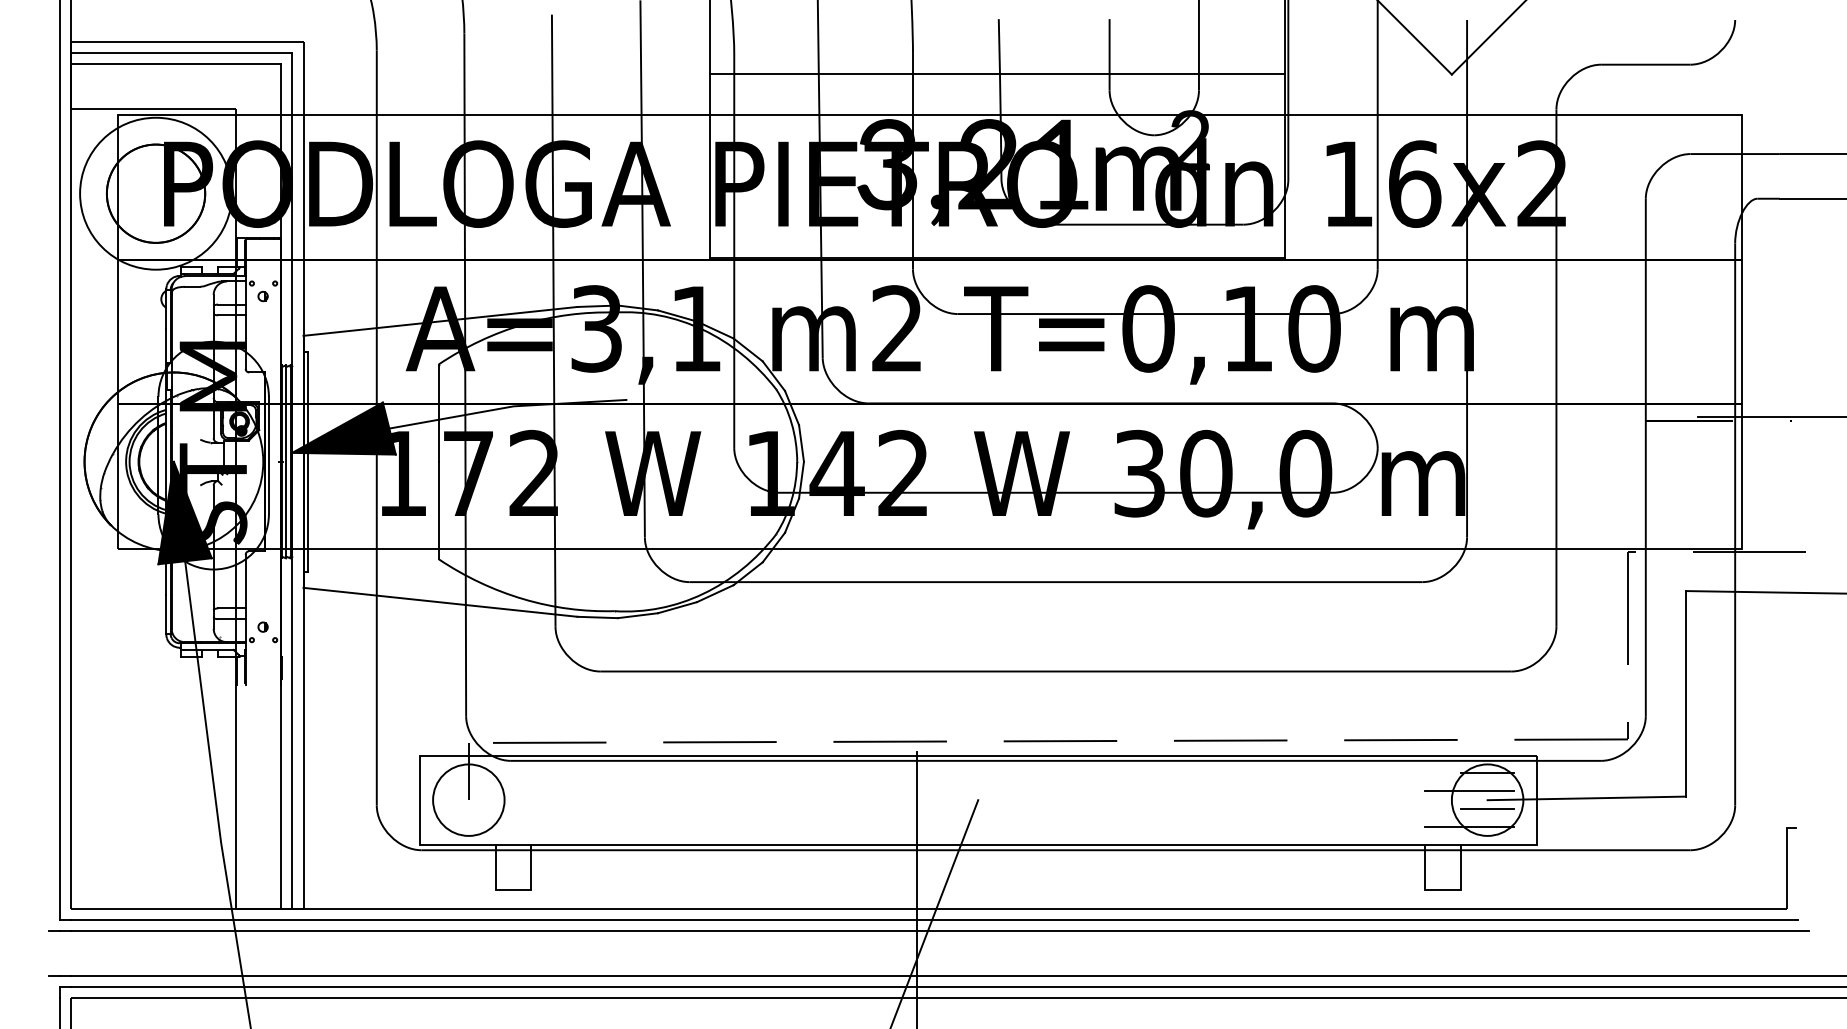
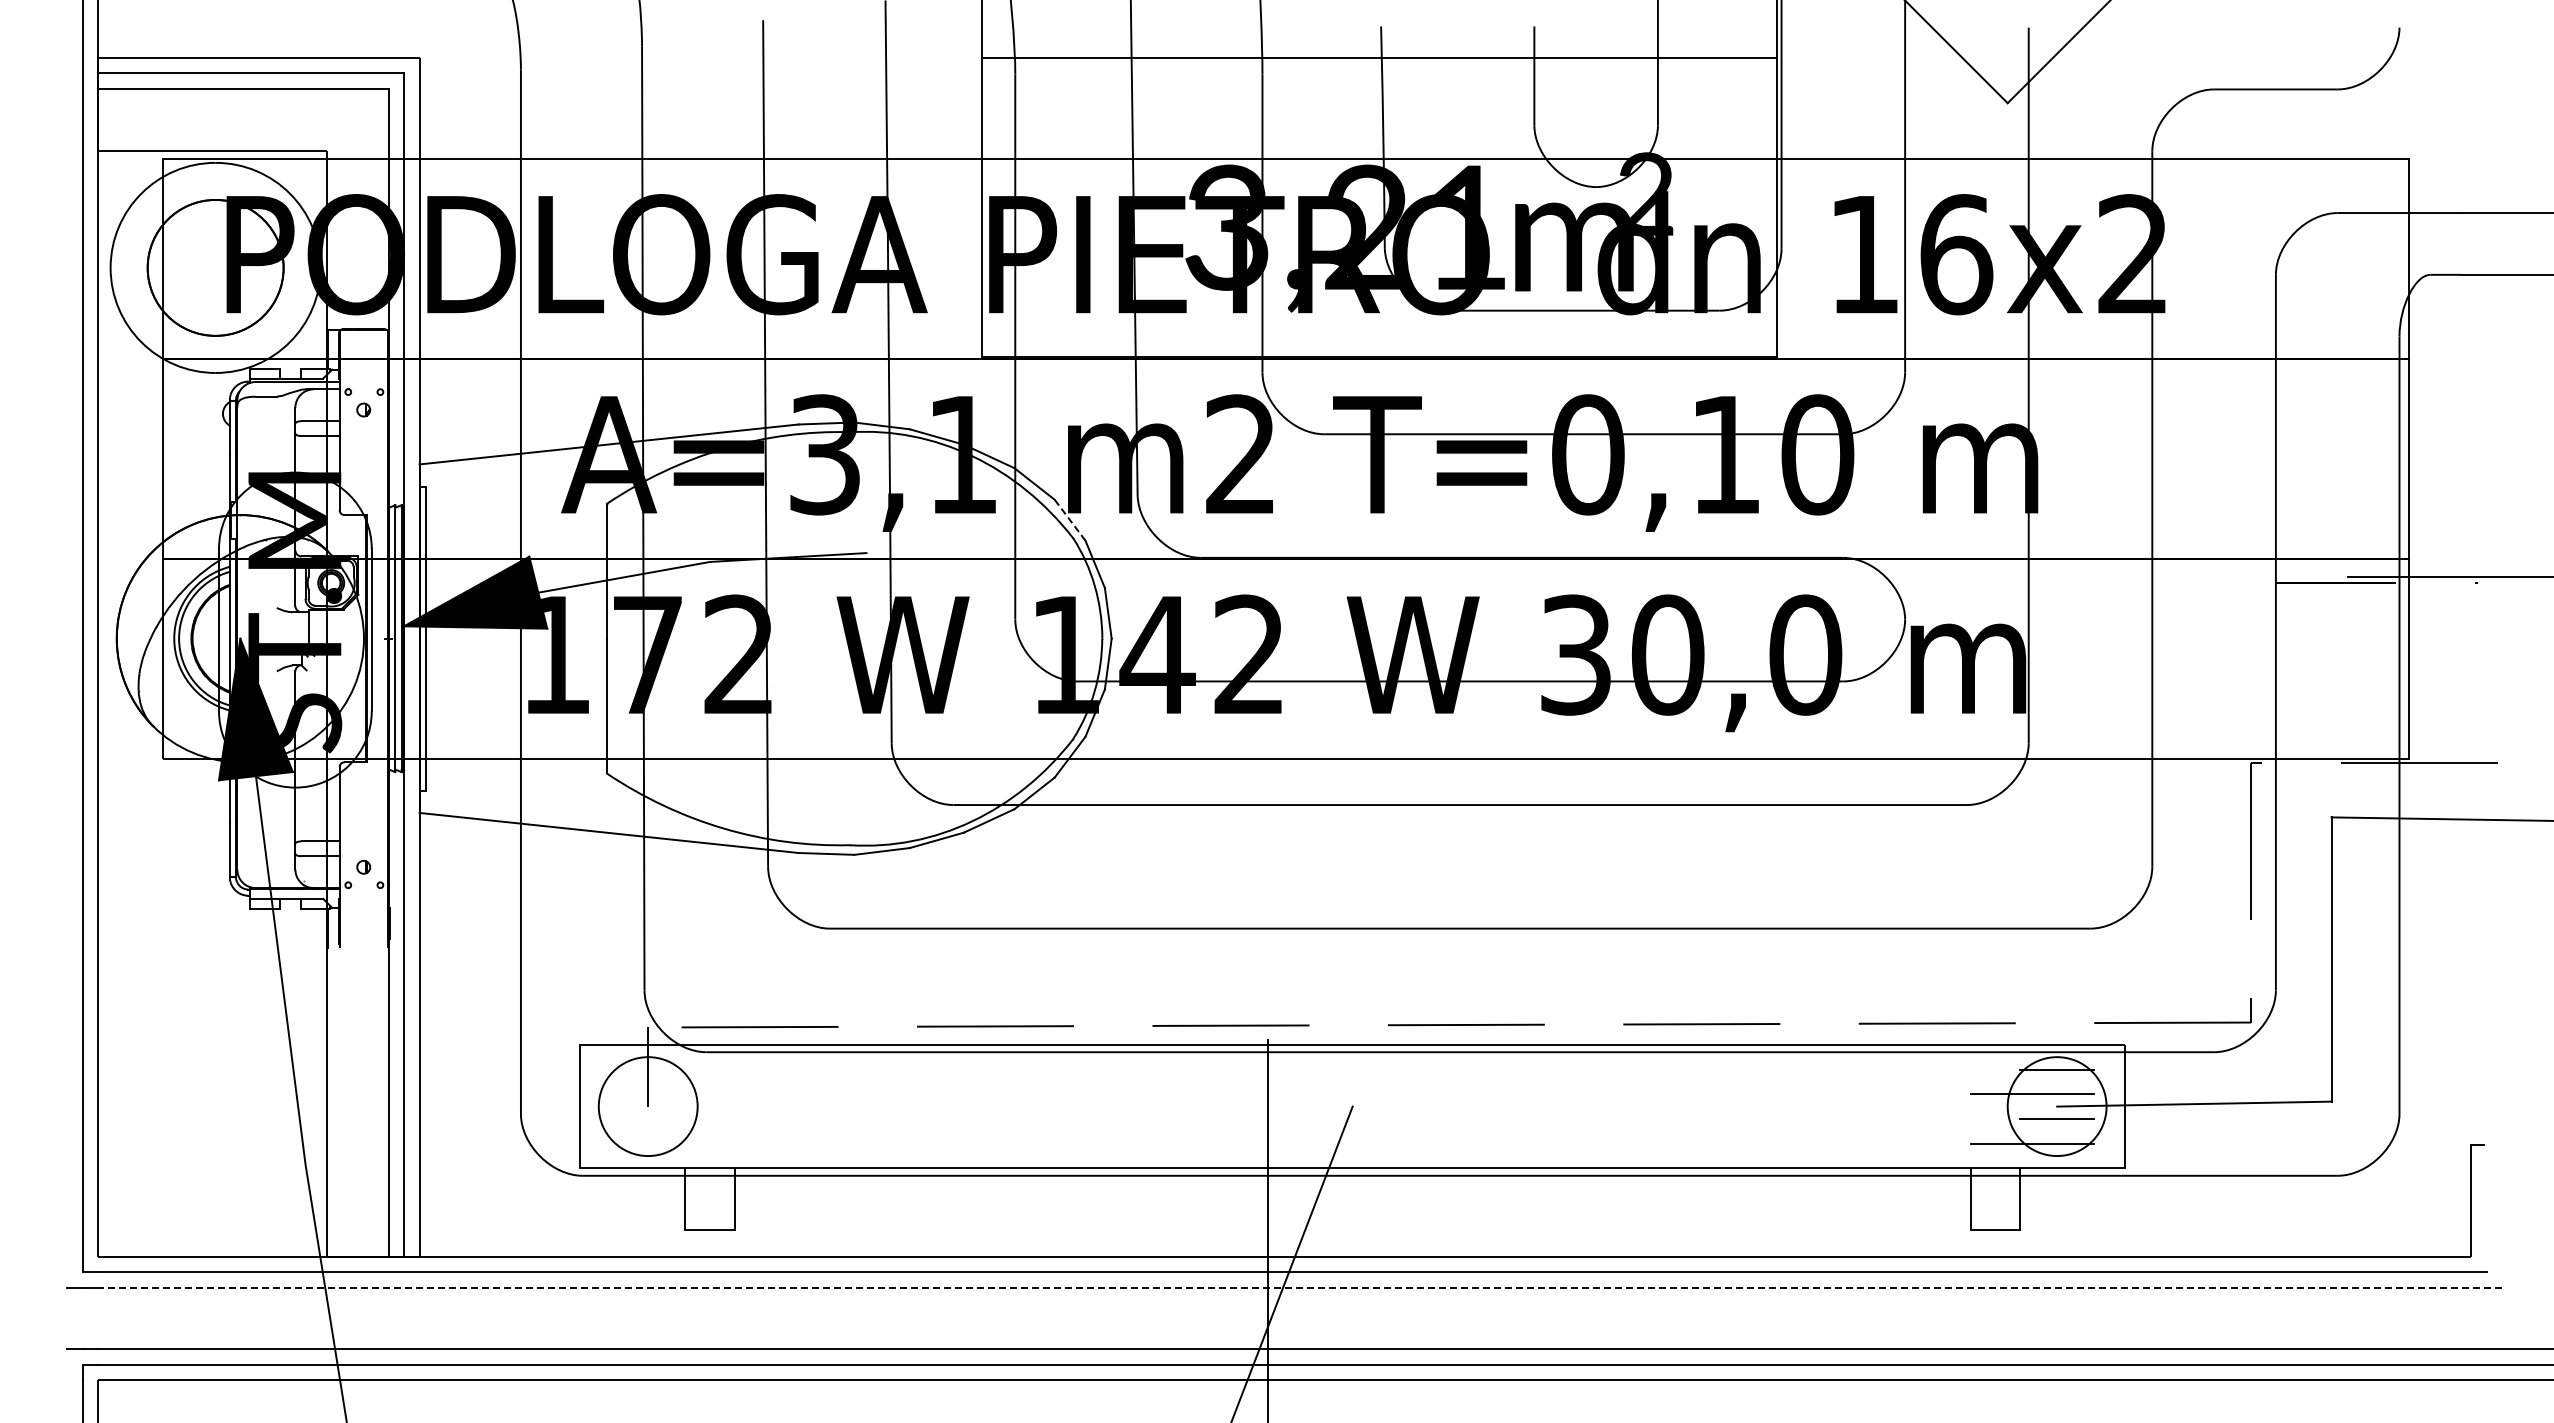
line: (997, 74) -> (1379, 58), moved
line: (774, 376) -> (1070, 520), solid -> dashed
line: (940, 931) -> (1300, 1287), solid -> dashed

